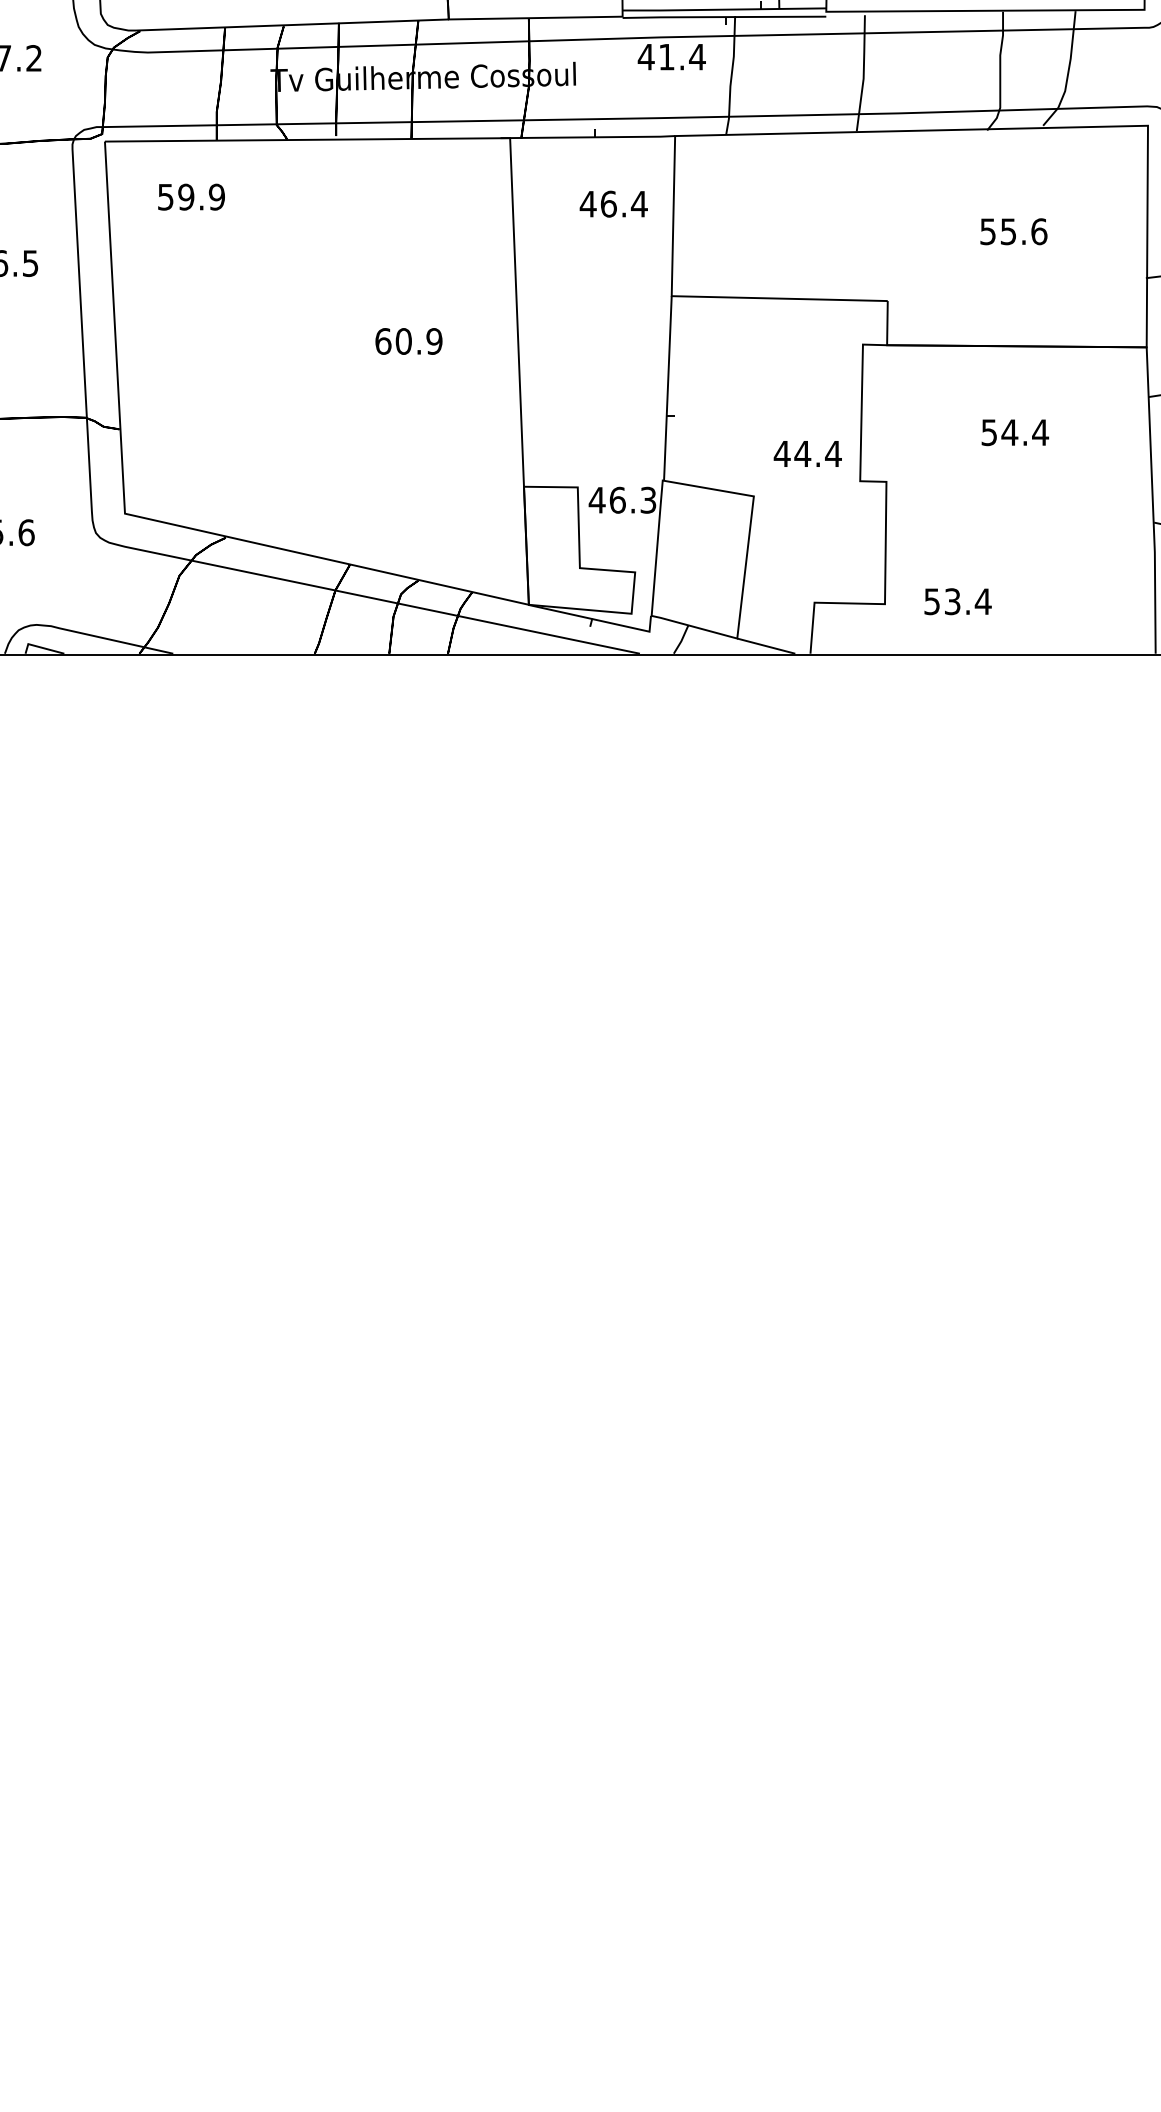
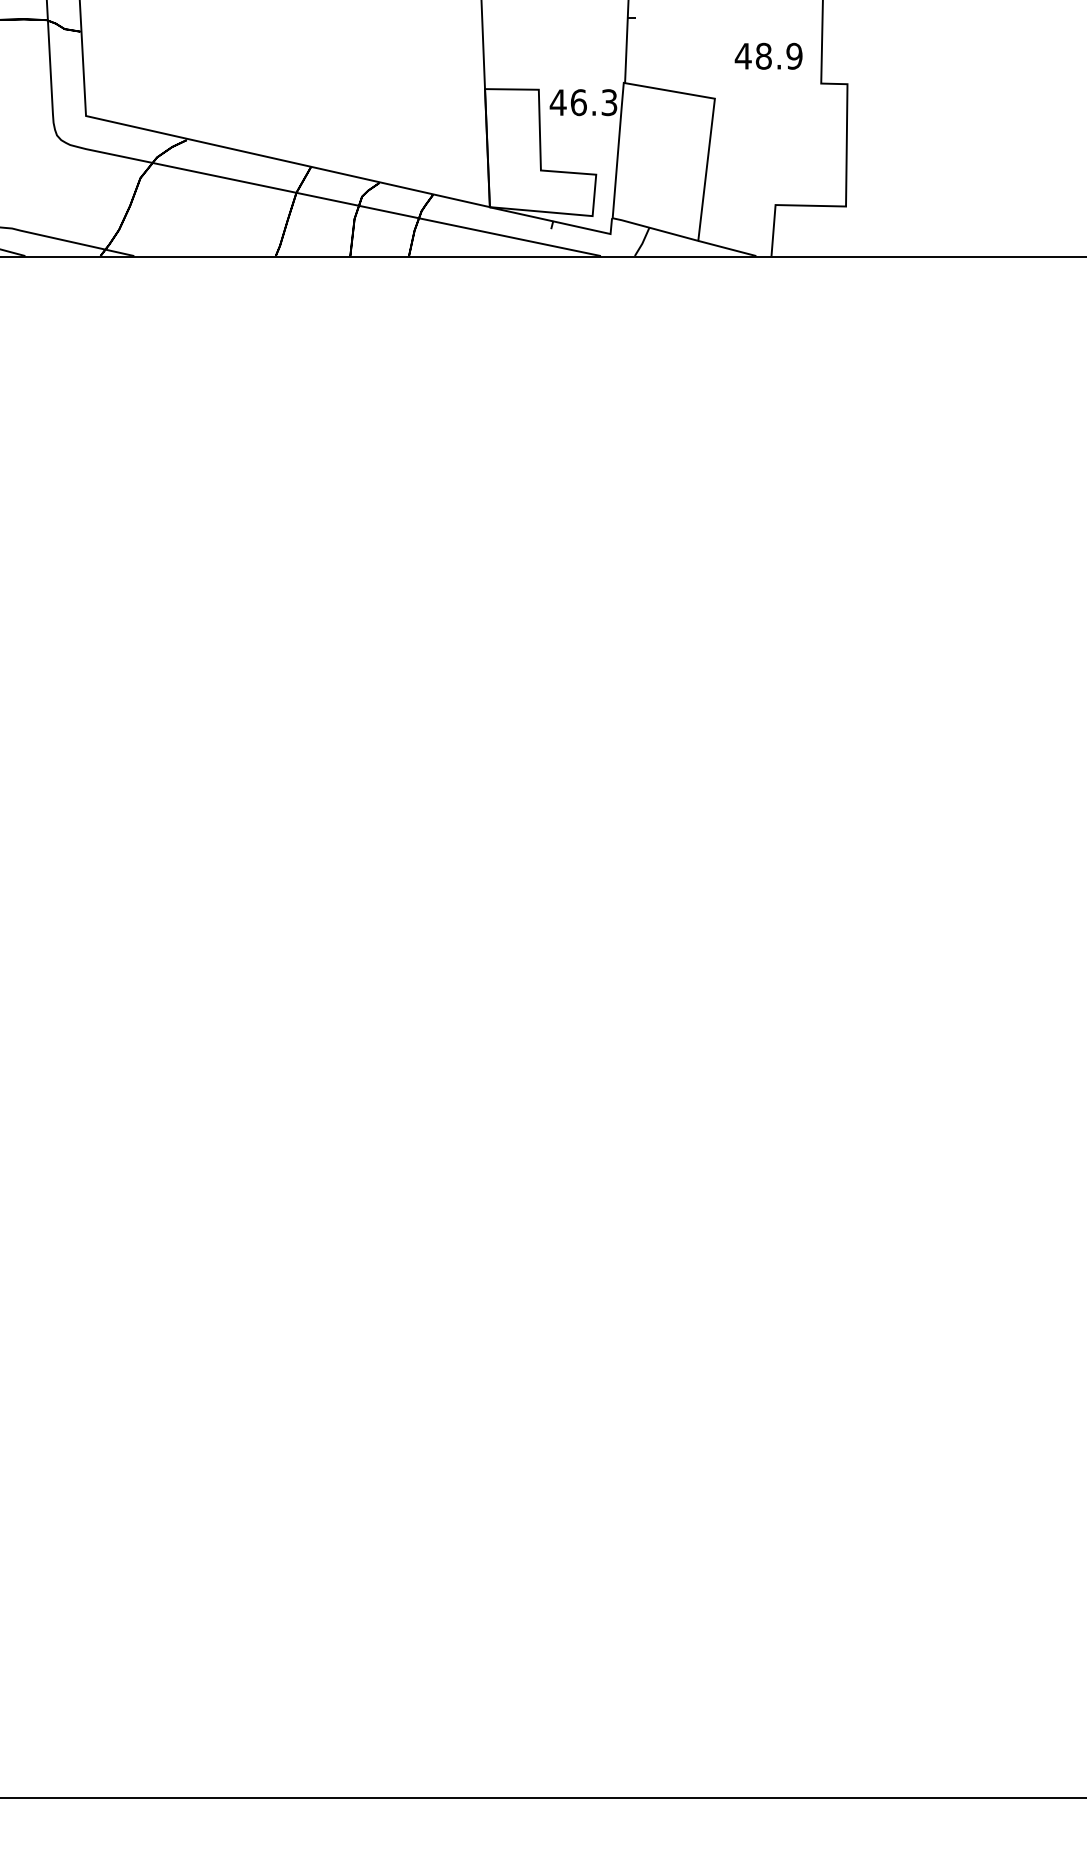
part: (1014, 432) -> (975, 34), removed
text: (817, 453) -> (778, 55), 44.4 -> 48.9
part: (957, 601) -> (918, 203), removed

